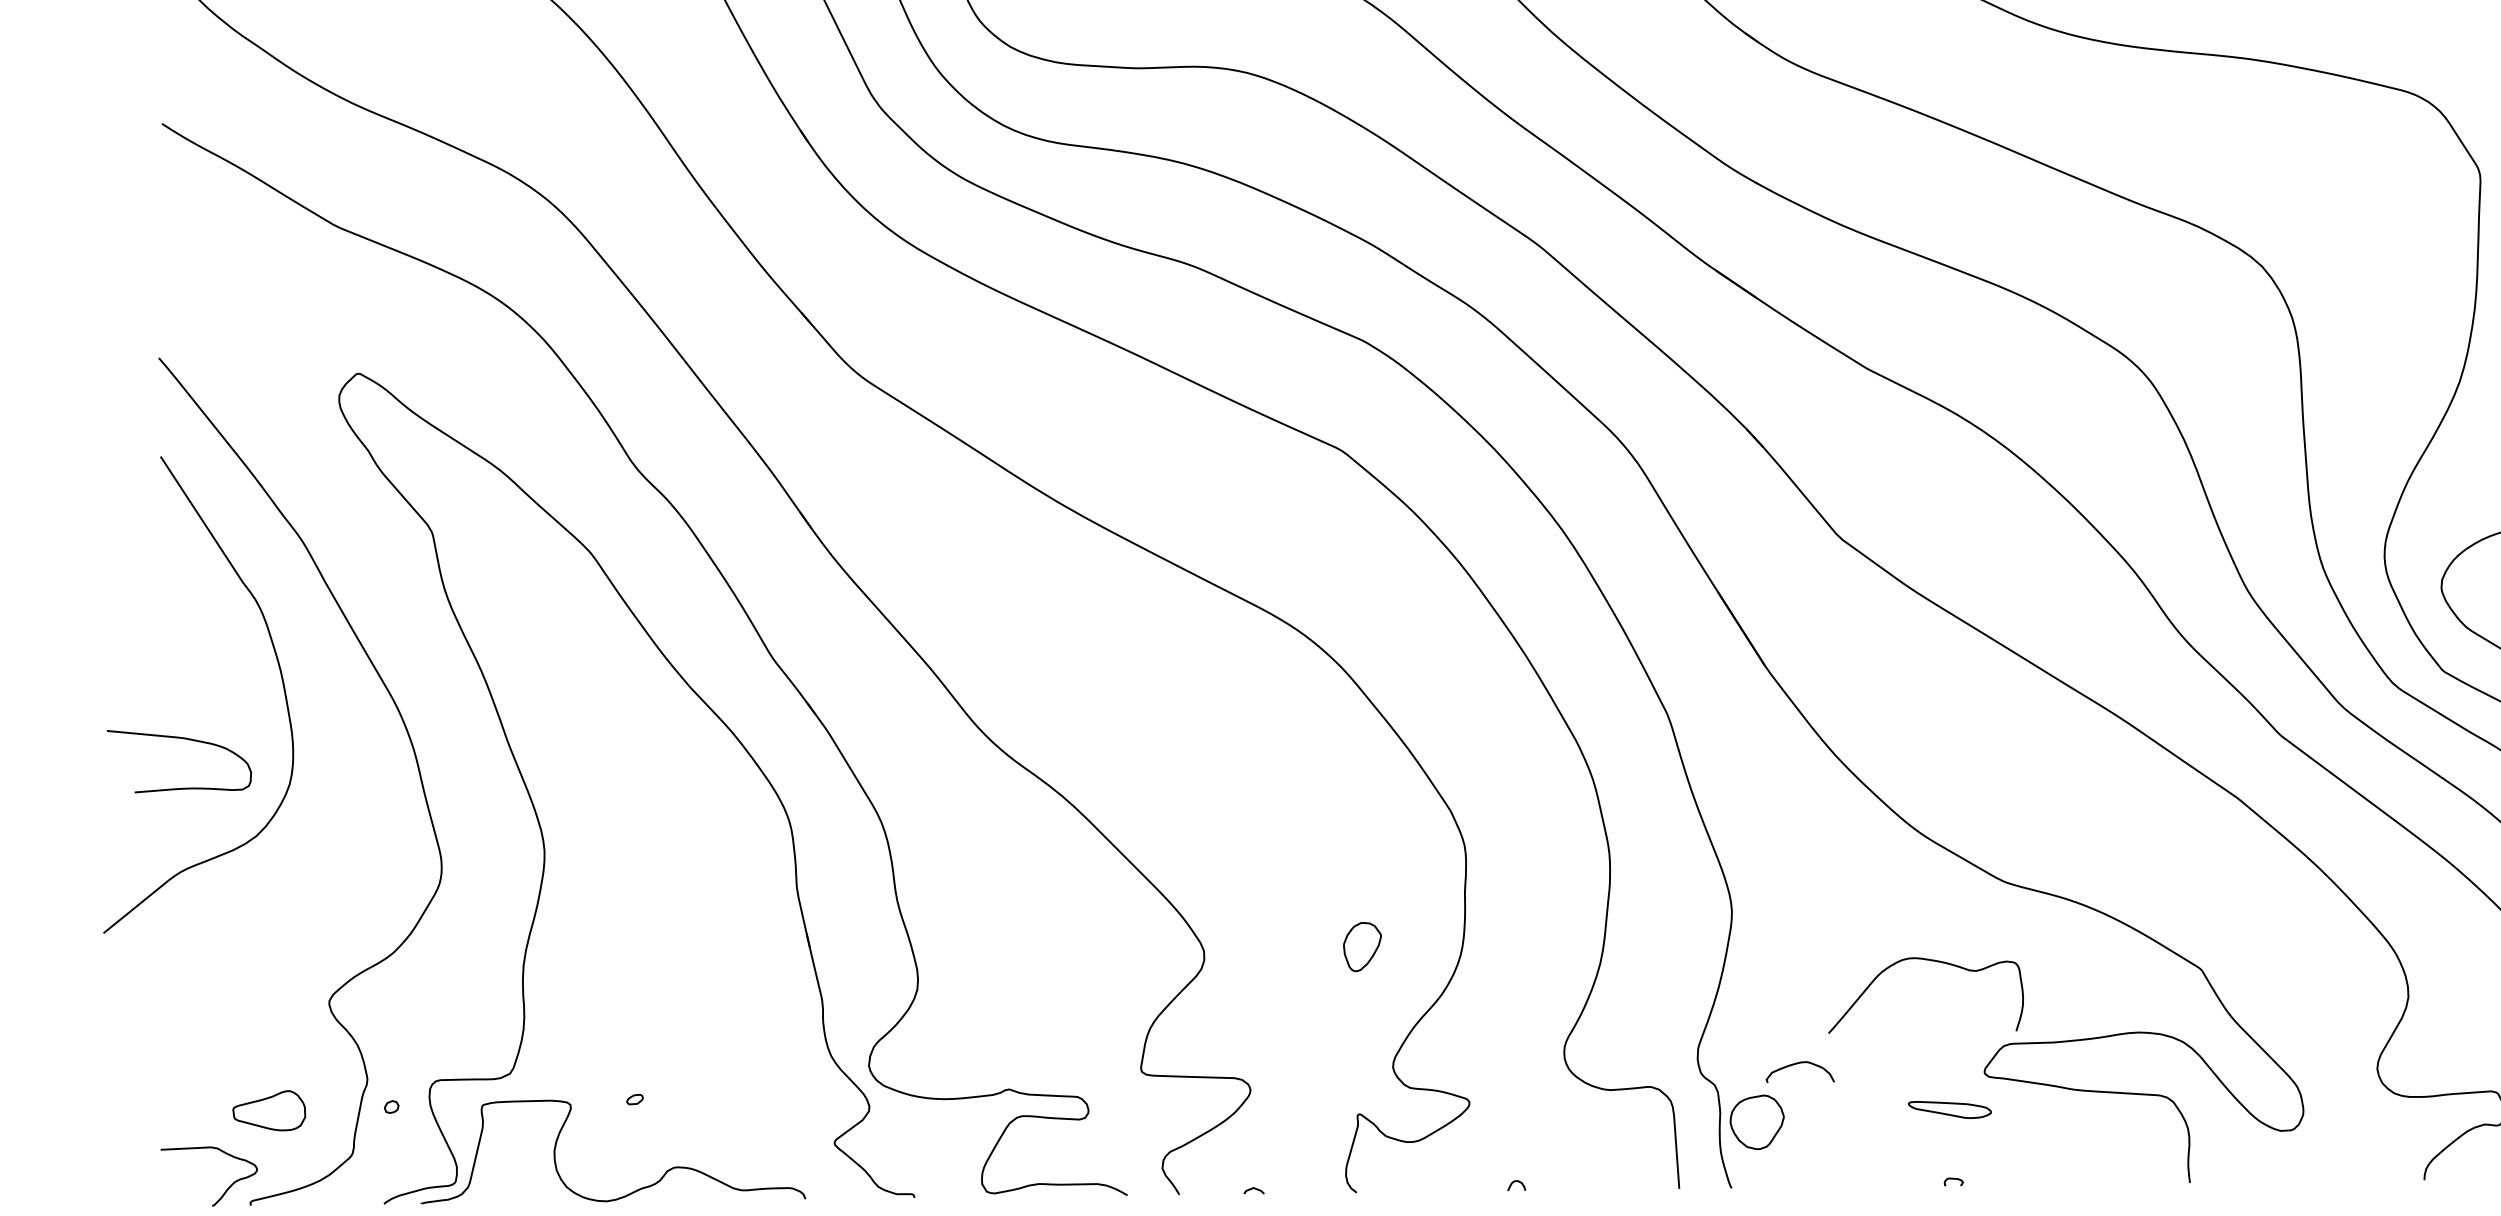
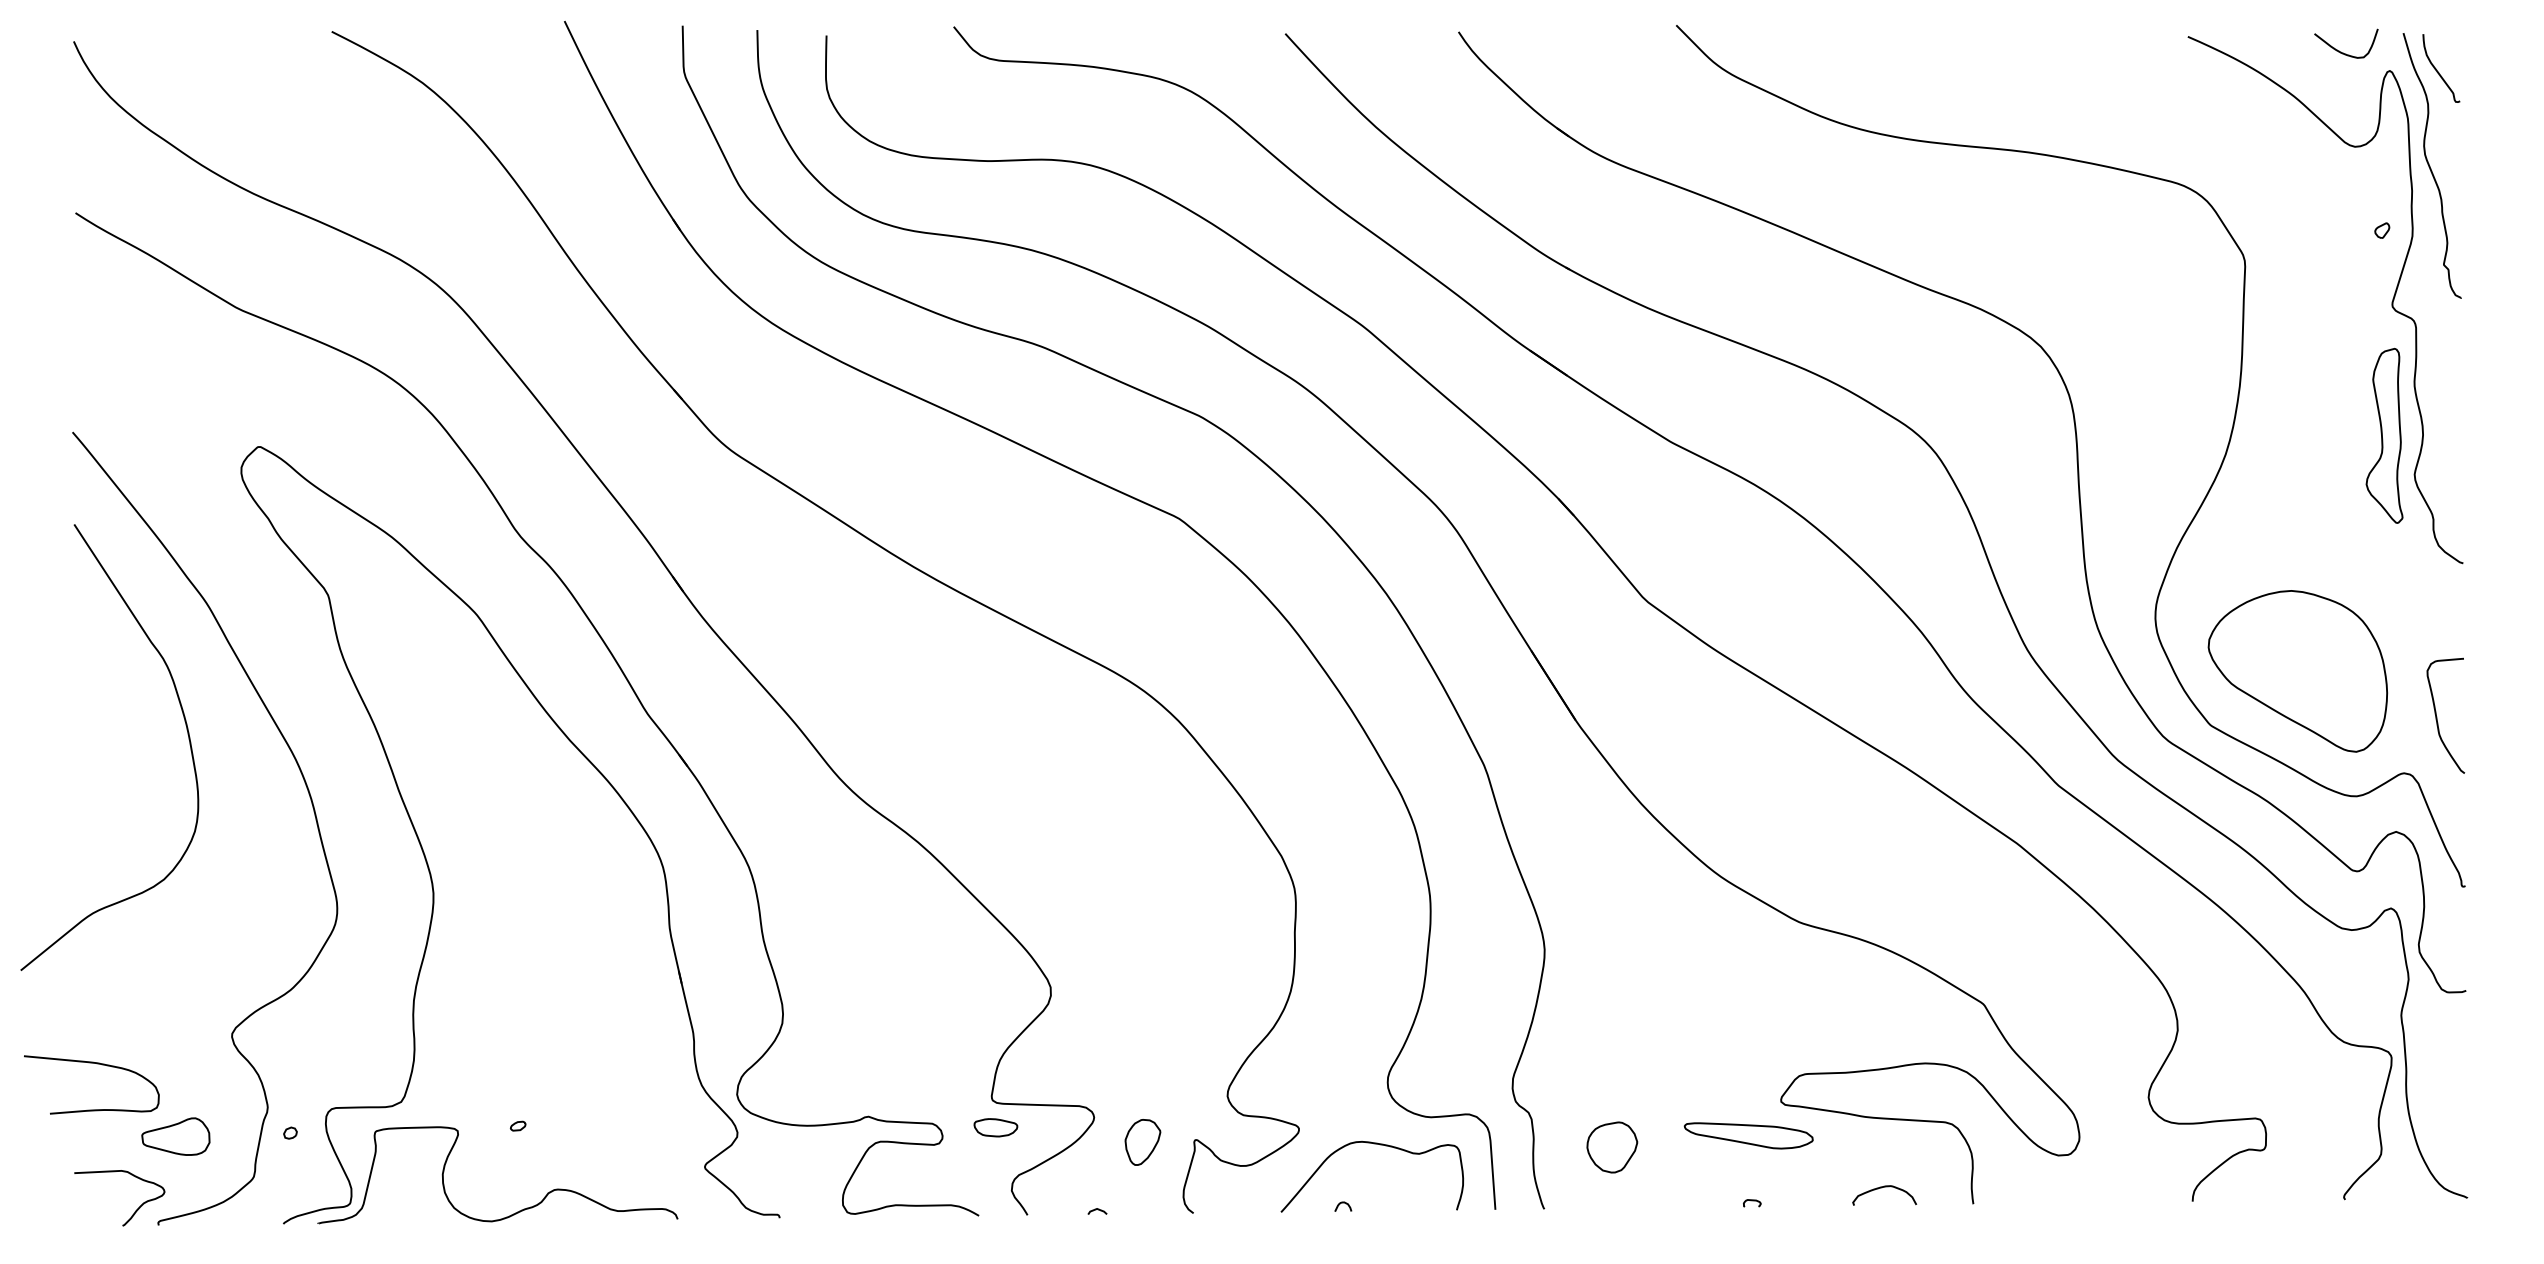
curve: (185, 739) -> (97, 1064), moved
part: (1362, 947) -> (1142, 1142), moved
curve: (1927, 961) -> (1373, 1144), moved
curve: (1796, 1064) -> (1881, 1188), moved
part: (1145, 1100) -> (995, 1127), added
part: (1949, 1109) -> (1748, 1135), size x1.67
part: (1757, 1122) -> (1612, 1147), moved

